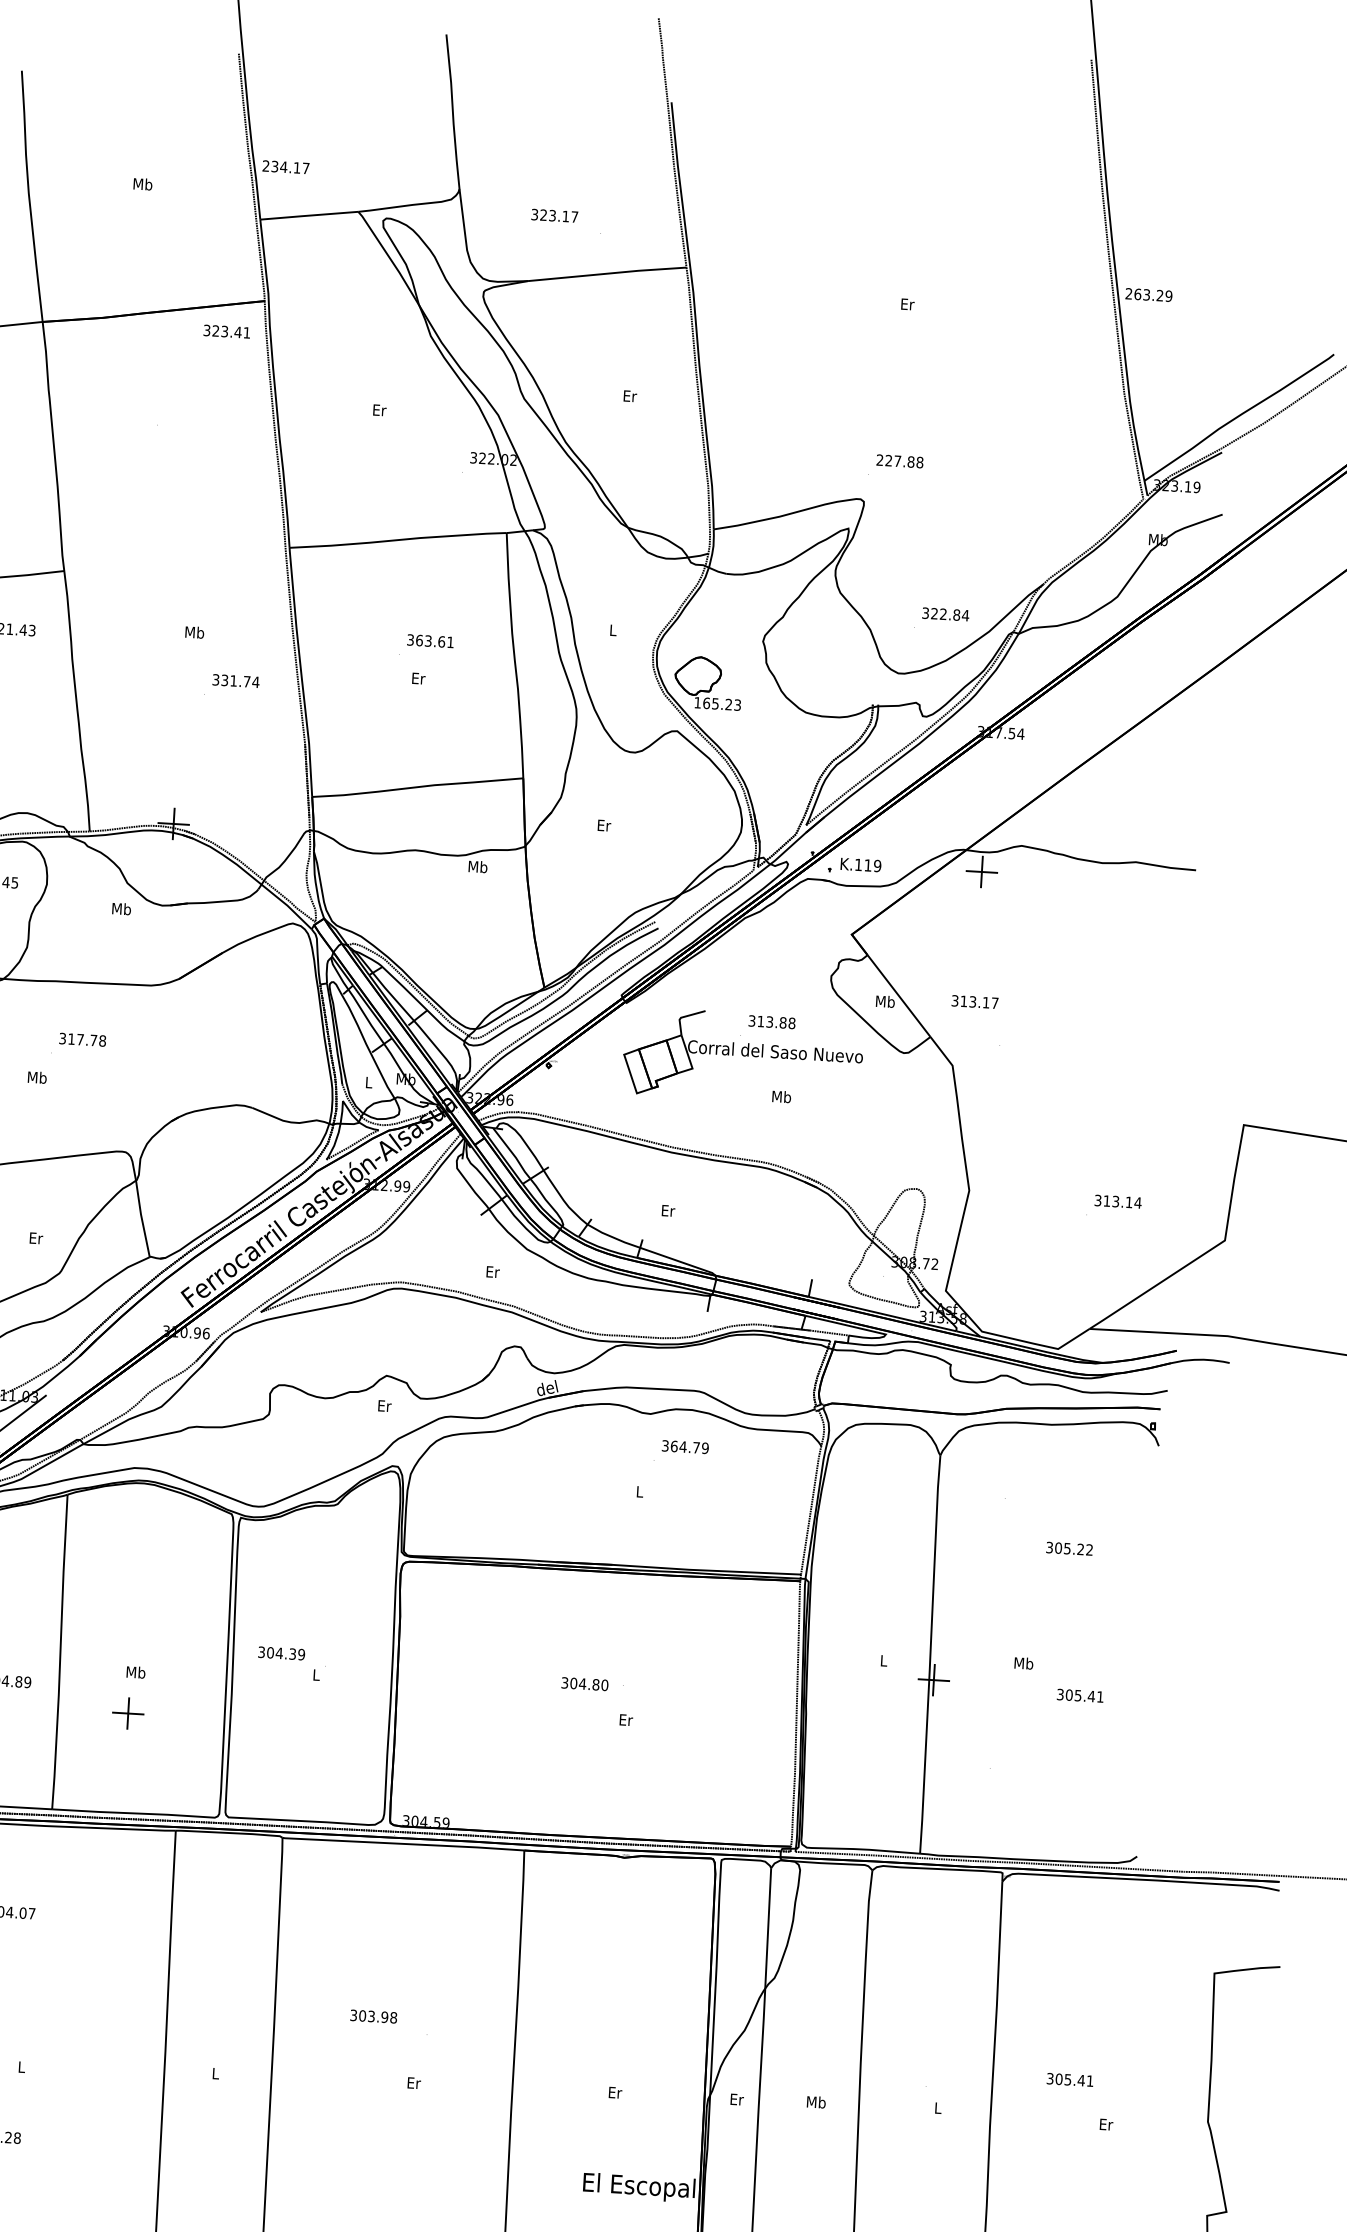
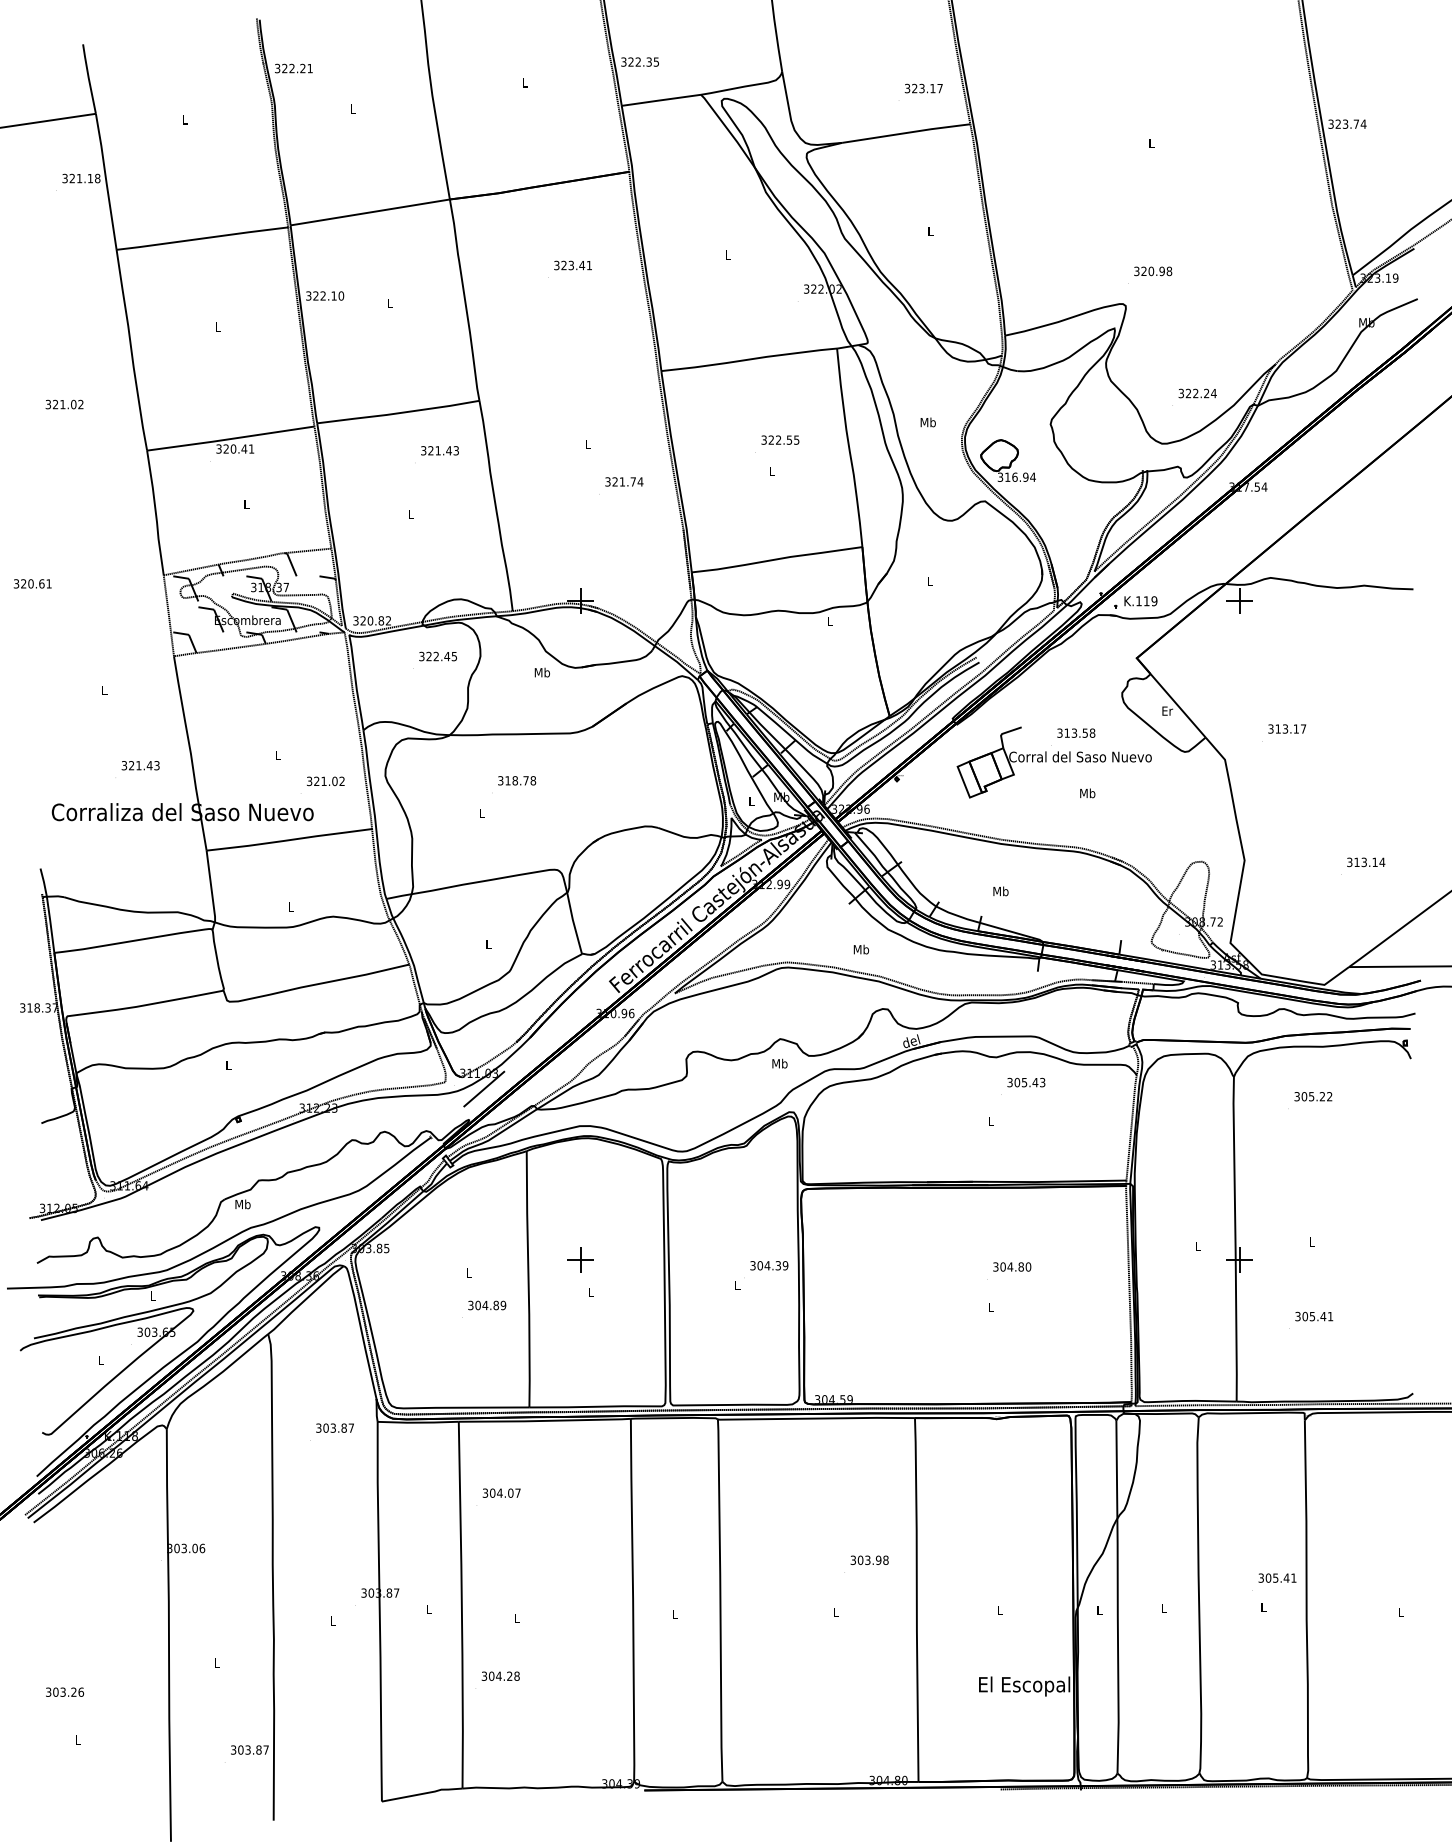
text: (285, 166) -> (639, 61), 234.17 -> 322.35
text: (142, 183) -> (524, 82), Mb -> L
text: (554, 215) -> (923, 88), moved
text: (1149, 294) -> (1347, 123), 263.29 -> 323.74
text: (907, 304) -> (1151, 143), Er -> L
text: (226, 331) -> (572, 265), moved
text: (629, 396) -> (930, 231), Er -> L
text: (379, 409) -> (727, 254), Er -> L
text: (895, 461) -> (1149, 271), 227.88 -> 320.98
text: (956, 615) -> (1206, 393), 322.84 -> 322.24
text: (612, 630) -> (927, 422), L -> Mb
text: (194, 632) -> (588, 444), Mb -> L
text: (434, 640) -> (783, 439), 363.61 -> 322.55
text: (418, 677) -> (772, 470), Er -> L
text: (224, 679) -> (614, 481), 331.74 -> 321.74
text: (717, 702) -> (1016, 476), 165.23 -> 316.94
text: (604, 825) -> (930, 581), Er -> L
text: (477, 865) -> (829, 620), Mb -> L
text: (884, 1000) -> (1166, 710), Mb -> Er
text: (975, 1001) -> (1287, 728), moved
text: (783, 1022) -> (1085, 732), 313.88 -> 313.58
text: (79, 1039) -> (514, 780), 317.78 -> 318.78
text: (36, 1077) -> (481, 813), Mb -> L
text: (667, 1210) -> (1000, 891), Er -> Mb
text: (35, 1237) -> (488, 943), Er -> L
text: (492, 1271) -> (861, 949), Er -> Mb
text: (383, 1405) -> (779, 1063), Er -> Mb
text: (689, 1447) -> (1029, 1082), 364.79 -> 305.43
text: (1069, 1548) -> (1313, 1096), moved
text: (281, 1653) -> (769, 1265), moved
text: (1023, 1662) -> (1311, 1241), Mb -> L
text: (135, 1671) -> (590, 1291), Mb -> L
text: (585, 1683) -> (1012, 1266), moved
text: (1080, 1695) -> (1314, 1316), moved
part: (128, 1712) -> (580, 1259), moved
text: (626, 1719) -> (991, 1306), Er -> L
text: (373, 2015) -> (869, 1559), moved
text: (1070, 2079) -> (1277, 1577), moved
text: (413, 2082) -> (836, 1611), Er -> L
text: (615, 2092) -> (1000, 1610), Er -> L
text: (736, 2098) -> (1099, 1609), Er -> L
text: (815, 2102) -> (1163, 1608), Mb -> L
text: (1106, 2124) -> (1401, 1612), Er -> L

